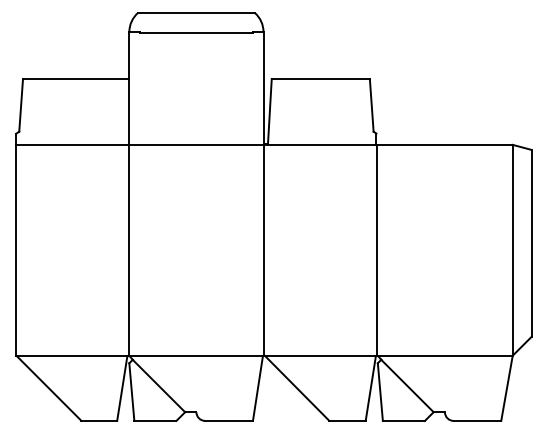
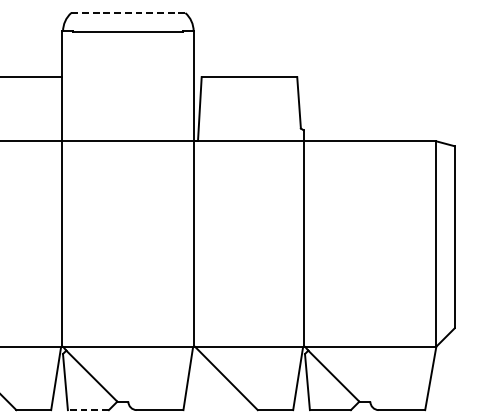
line: (196, 13) -> (128, 13), solid -> dashed
line: (154, 420) -> (87, 409), solid -> dashed

